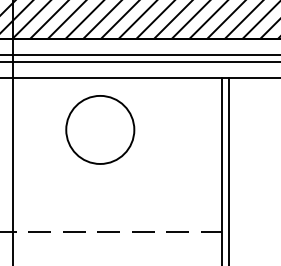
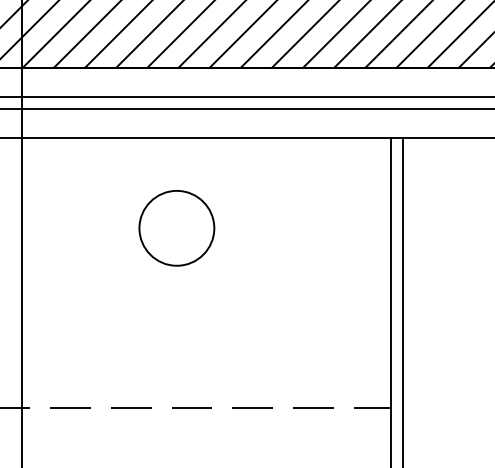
circle: (100, 129) -> (177, 227), size x0.62

